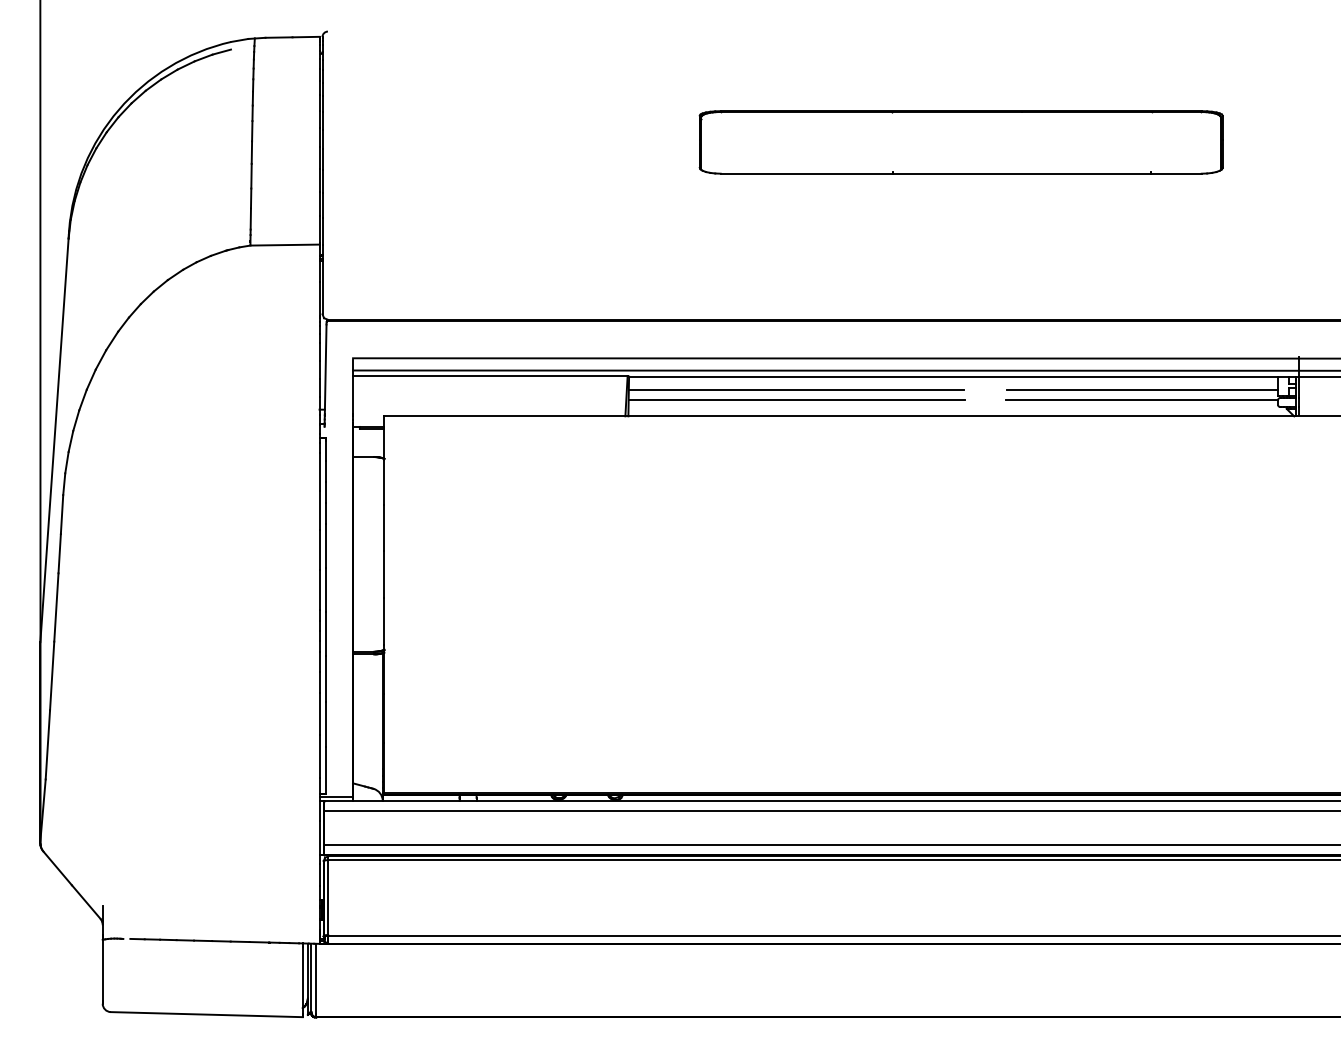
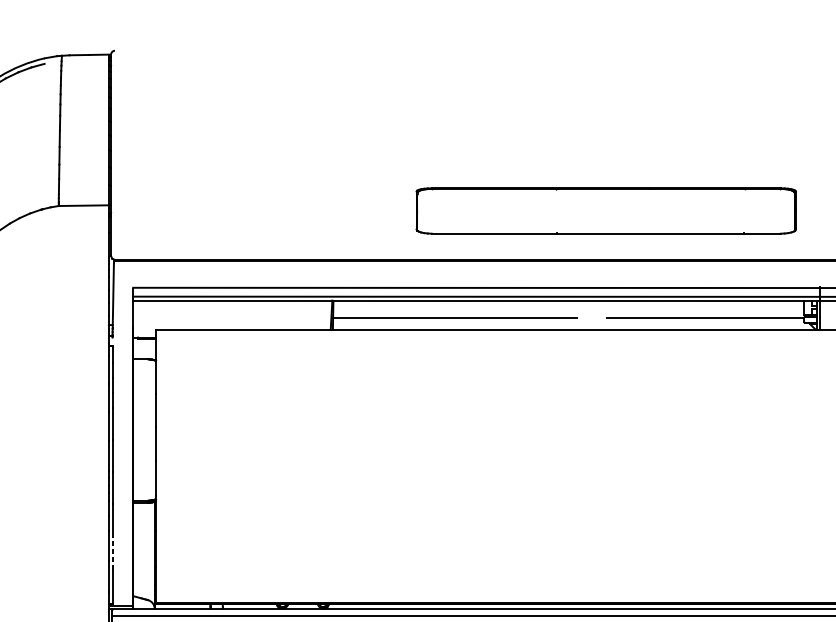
part: (960, 142) -> (605, 211), moved
line: (796, 390) -> (454, 311), removed
line: (1141, 390) -> (705, 311), removed
line: (325, 724) -> (113, 553), solid -> dashed

